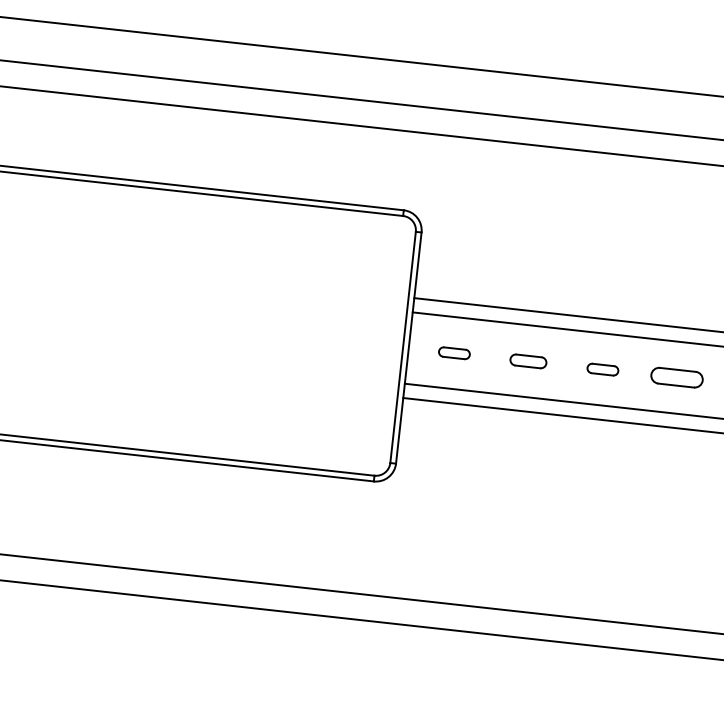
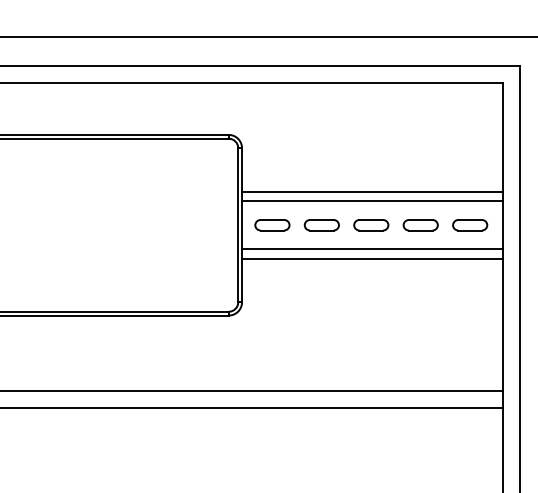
part: (454, 353) -> (272, 225), size x1.67
part: (528, 361) -> (321, 225), size x1.43
part: (603, 369) -> (371, 225), size x1.67

